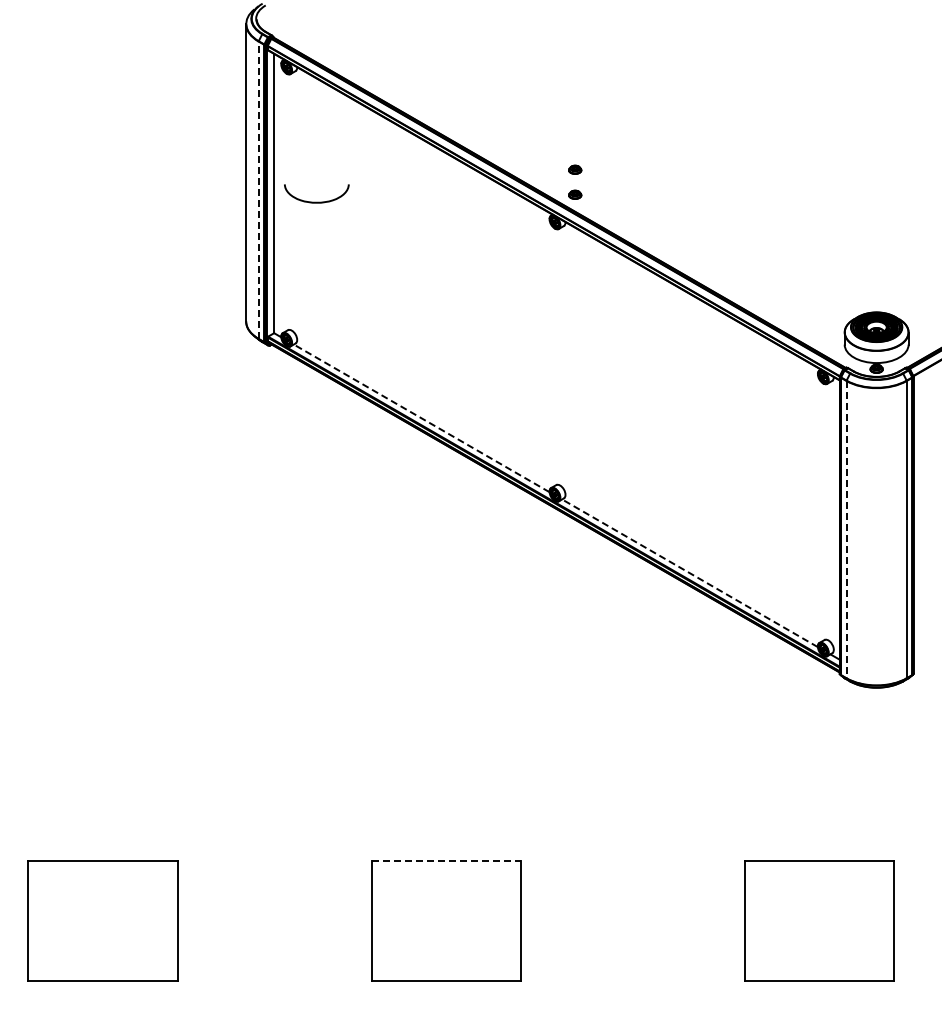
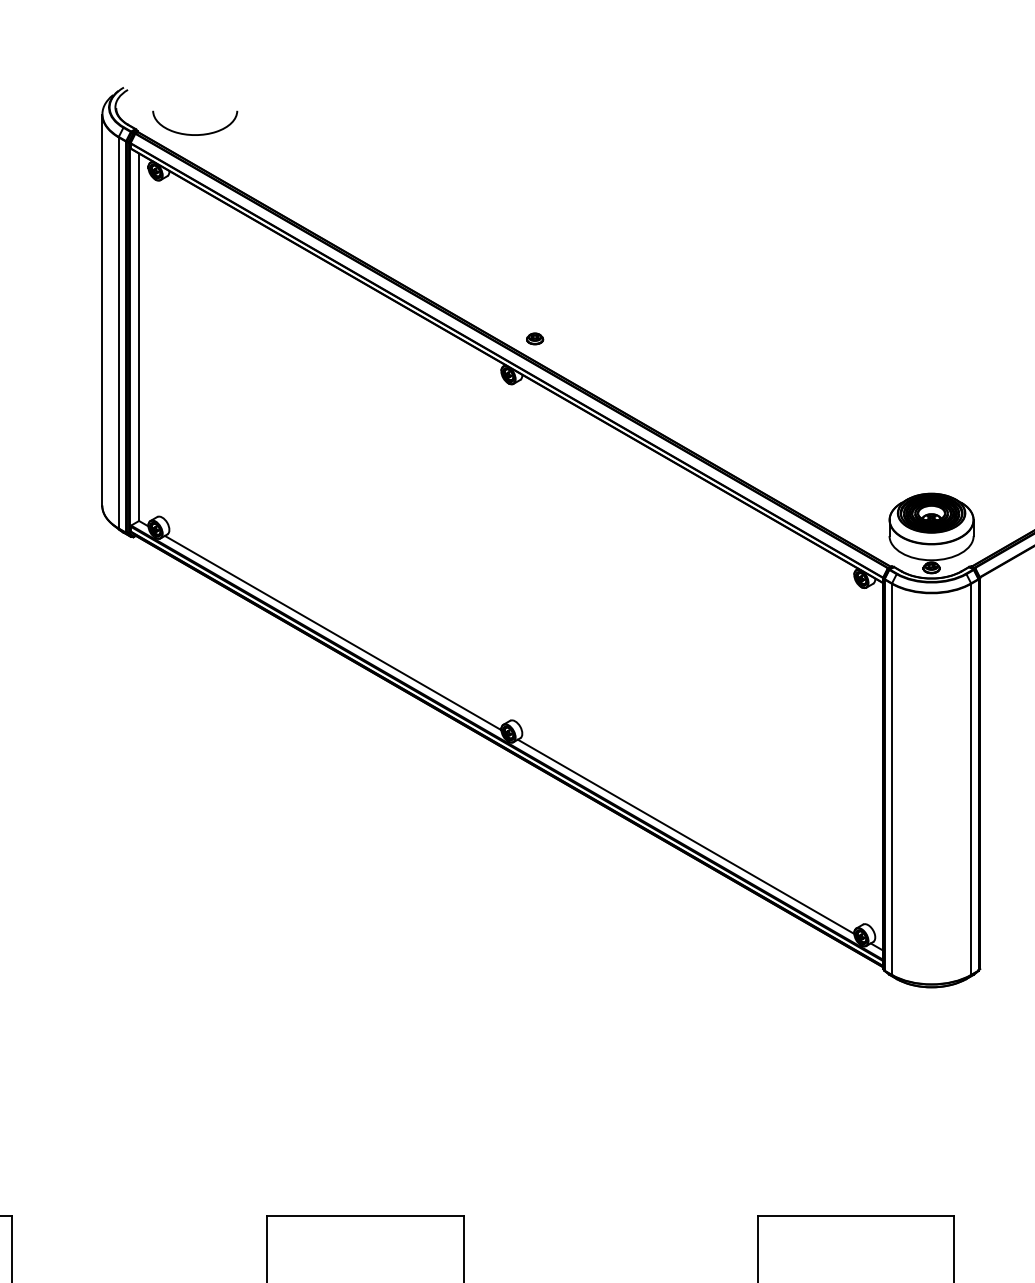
part: (575, 169) -> (535, 305), removed
line: (258, 190) -> (118, 333), dashed -> solid
curve: (316, 201) -> (194, 133), moved
line: (421, 418) -> (332, 633), dashed -> solid
line: (846, 529) -> (891, 779), dashed -> solid
line: (690, 573) -> (686, 837), dashed -> solid
line: (446, 861) -> (365, 1215), dashed -> solid

